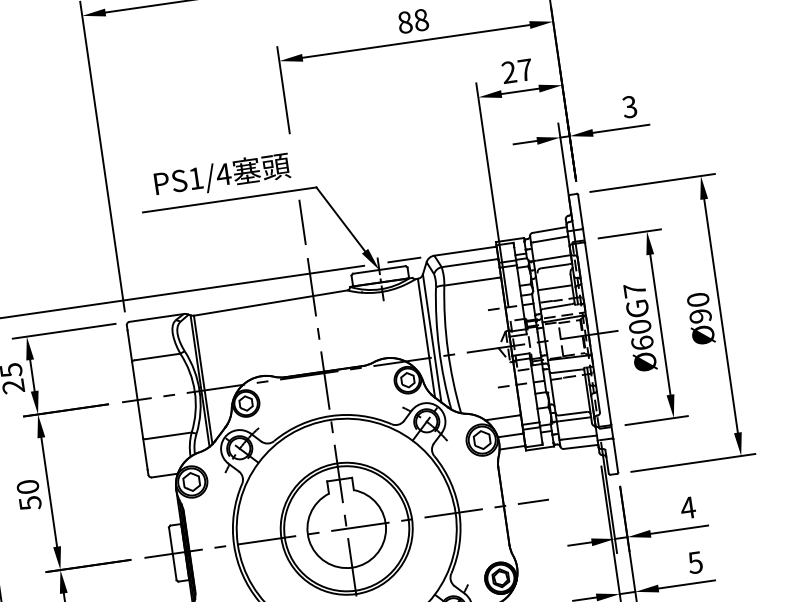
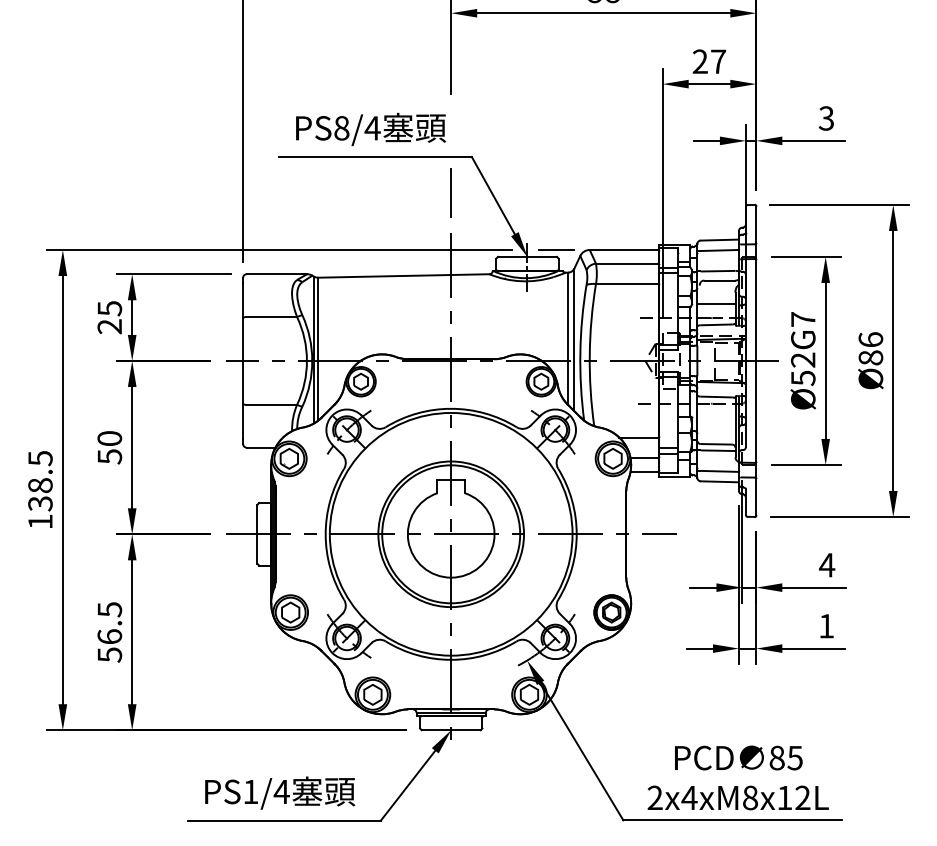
text: (195, 178) -> (341, 128), PS1/4 -> PS8/4
text: (698, 307) -> (870, 348), Ø90 -> Ø86
text: (641, 335) -> (803, 369), Ø60G7 -> Ø52G7
text: (694, 563) -> (825, 626), 5 -> 1

